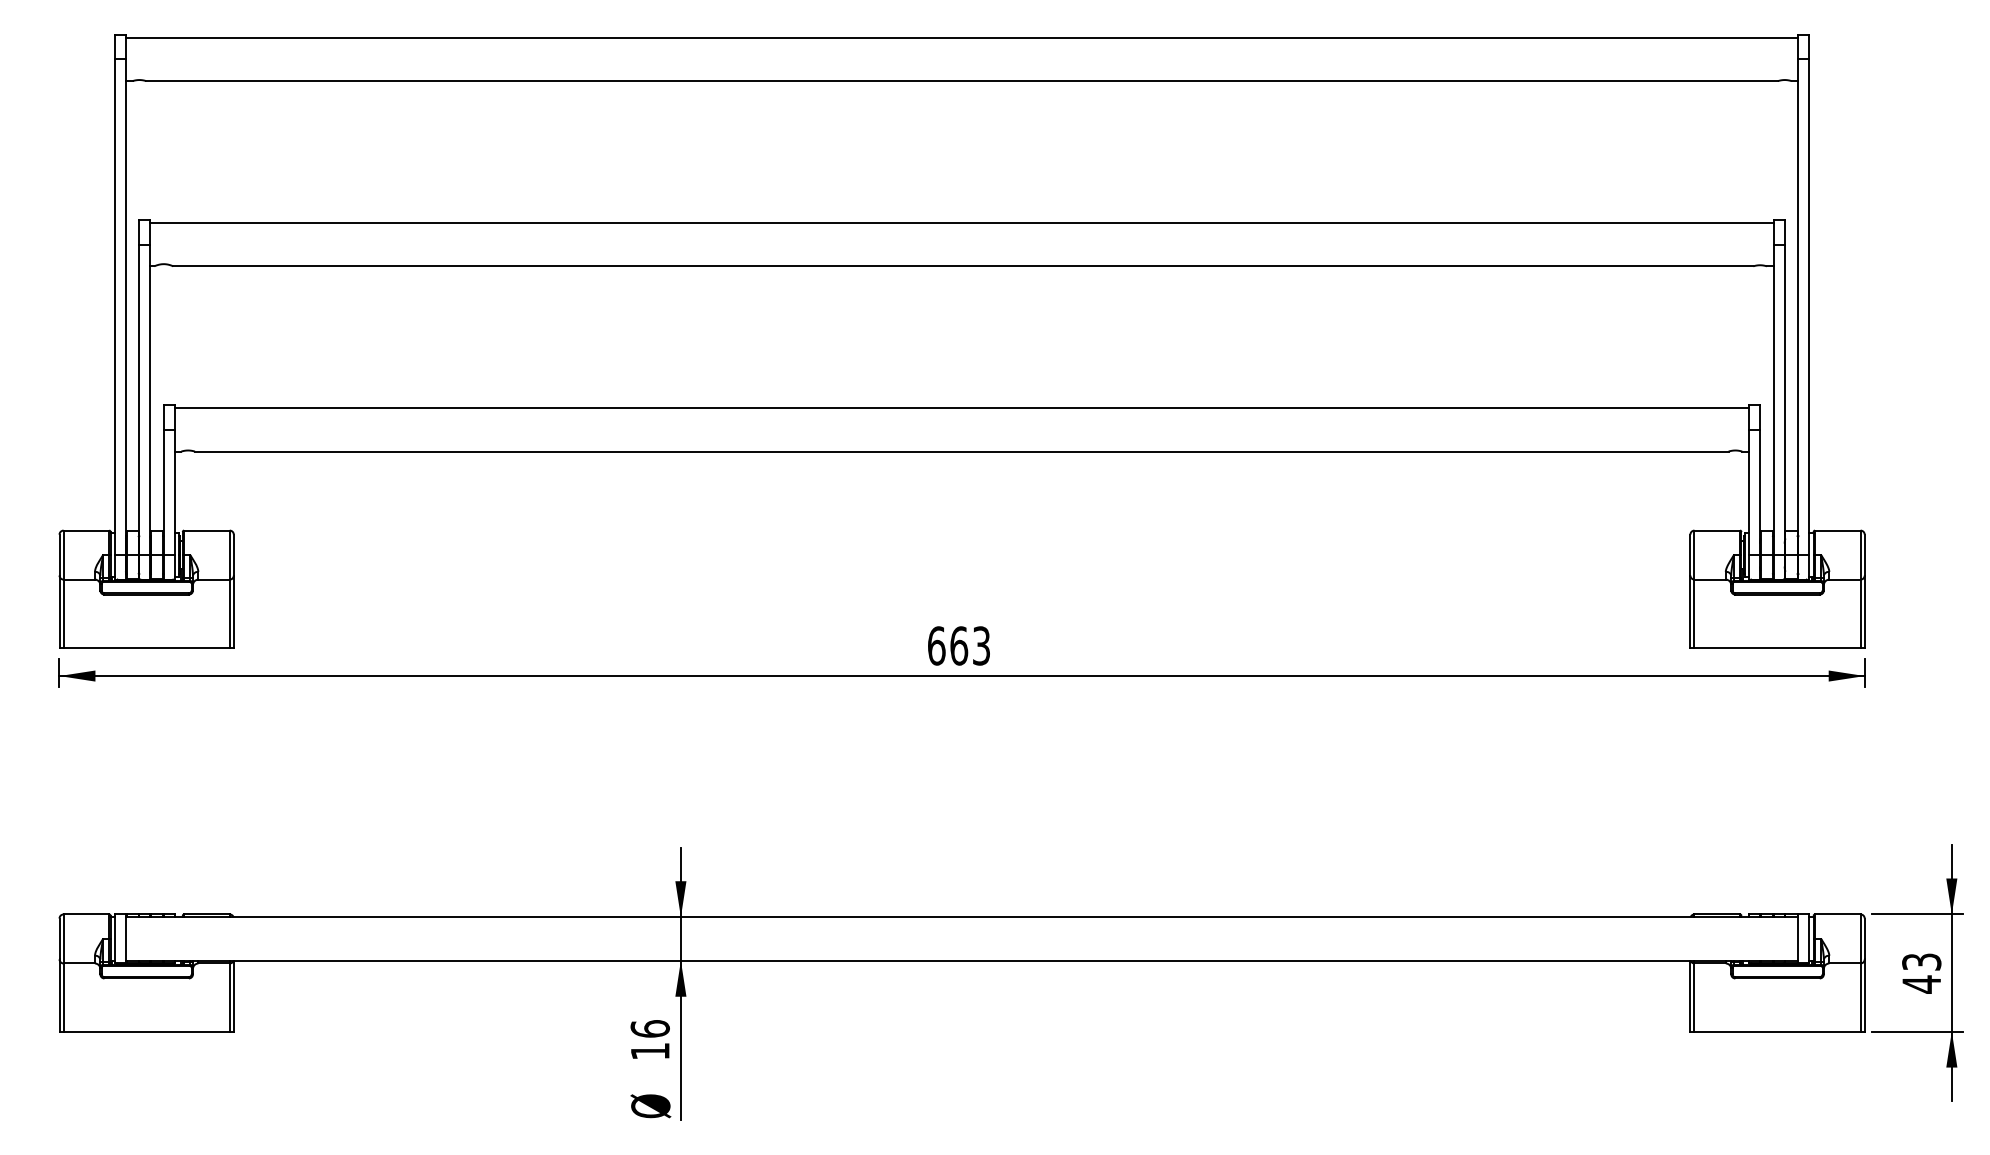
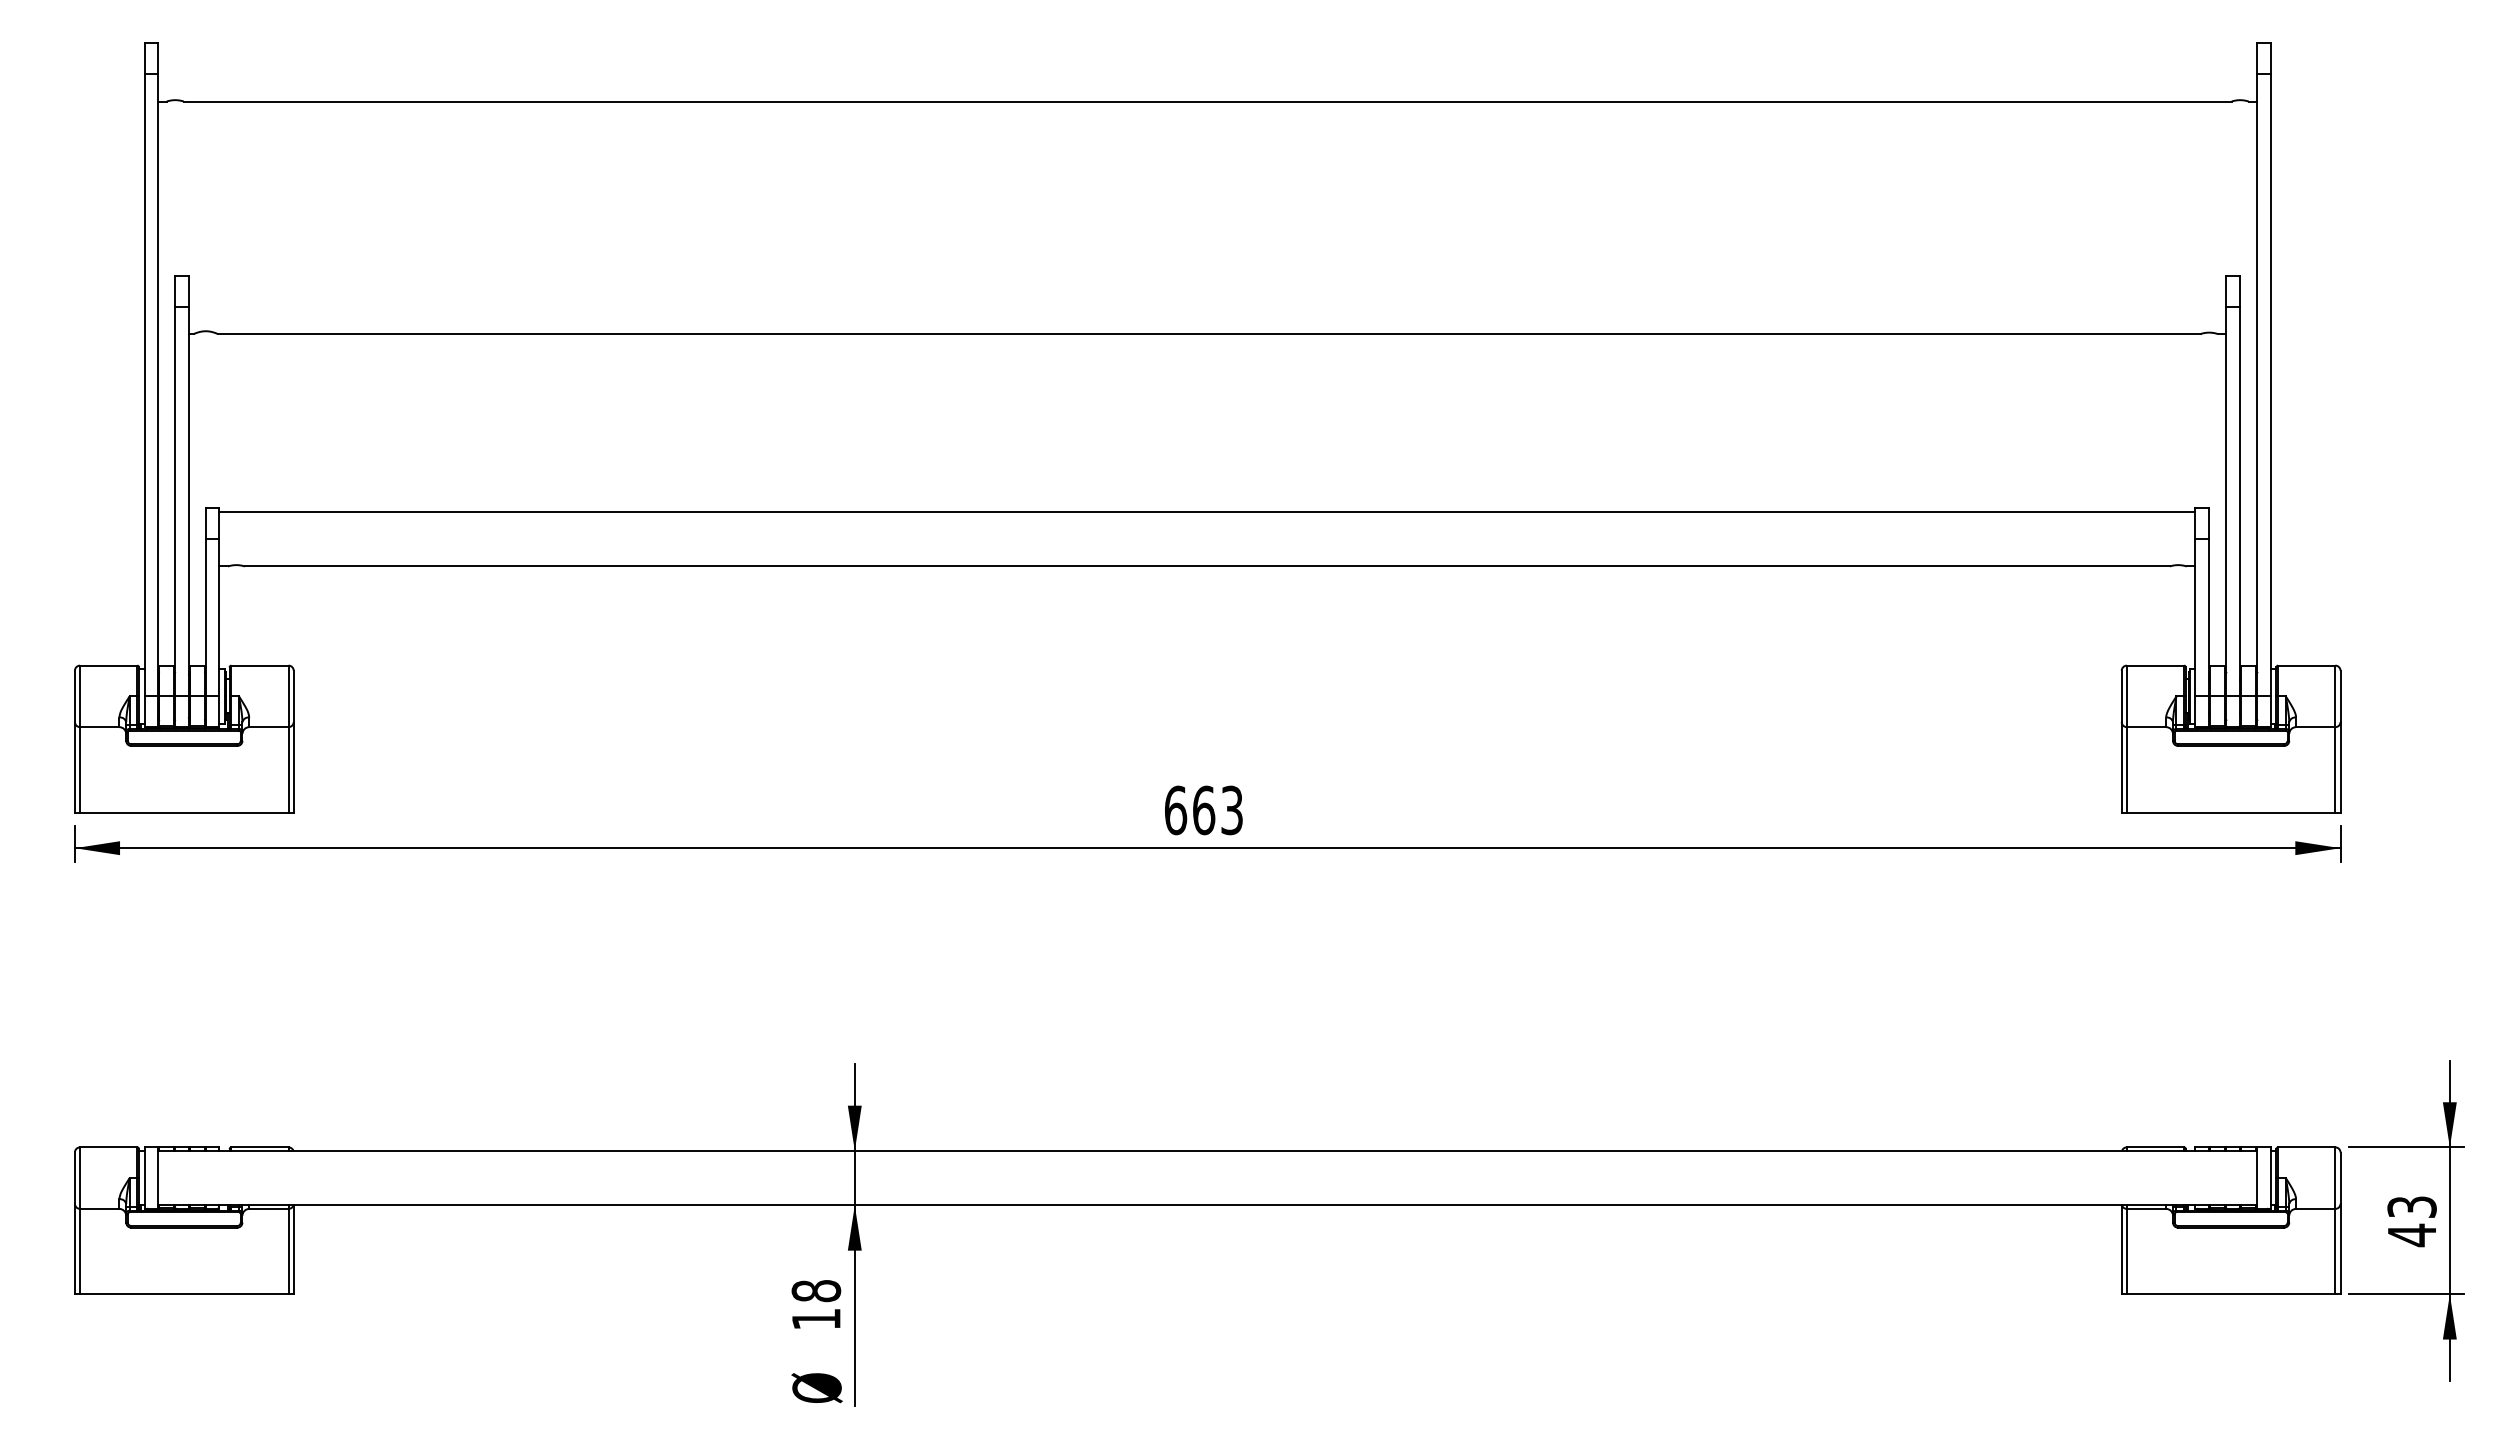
line: (961, 37) -> (1207, 46), removed
line: (961, 222) -> (1207, 279), removed
text: (650, 1028) -> (816, 1290), 16 -> 18

